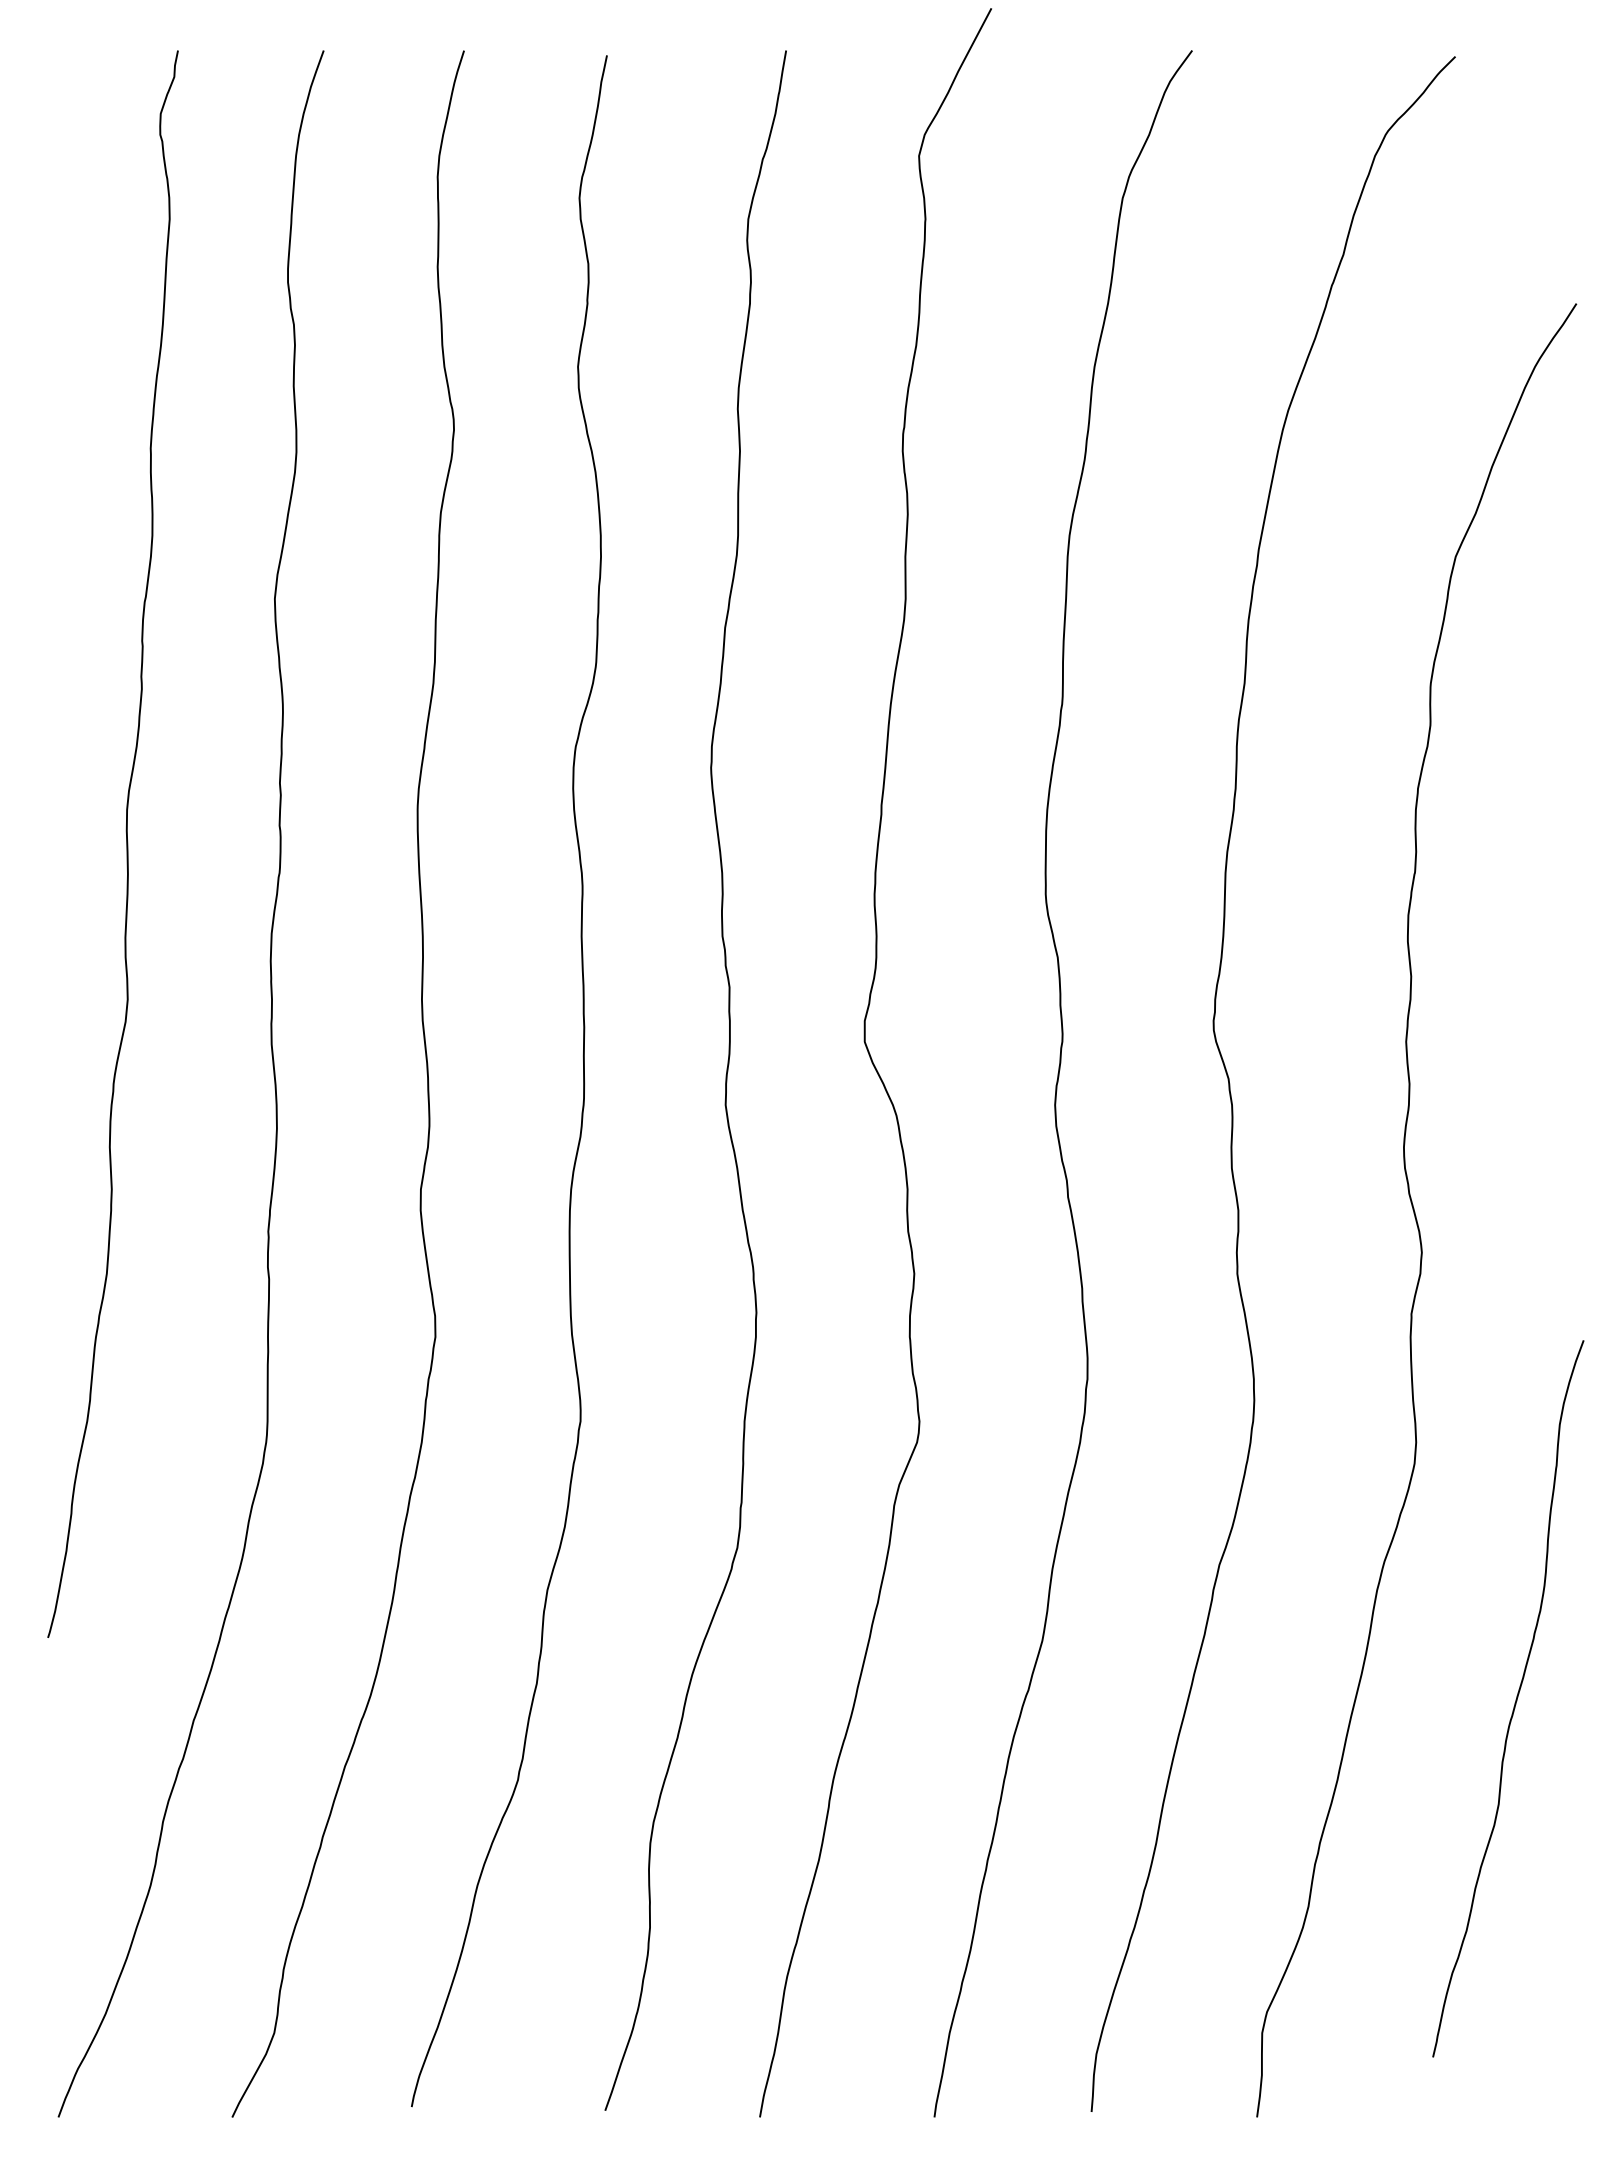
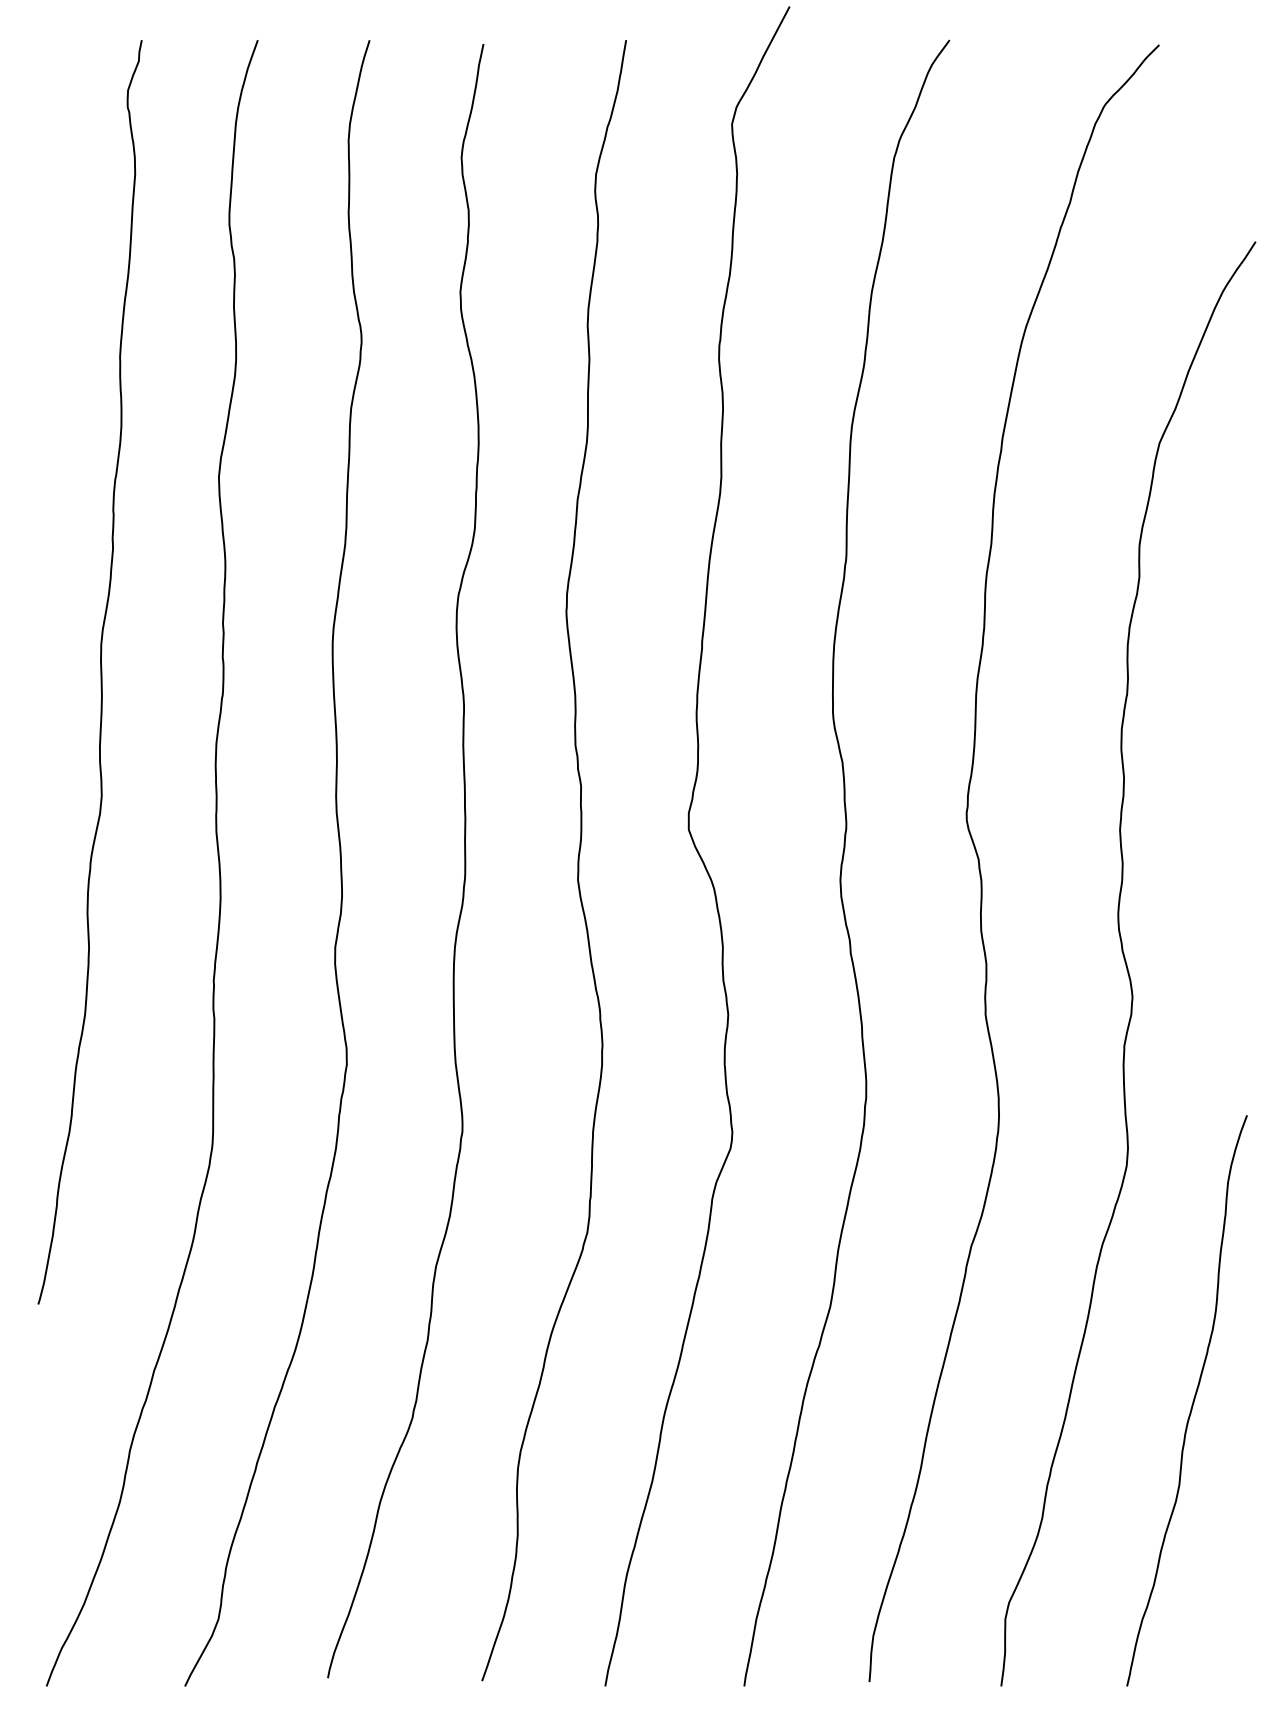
curve: (1515, 1699) -> (1192, 1401), moved

